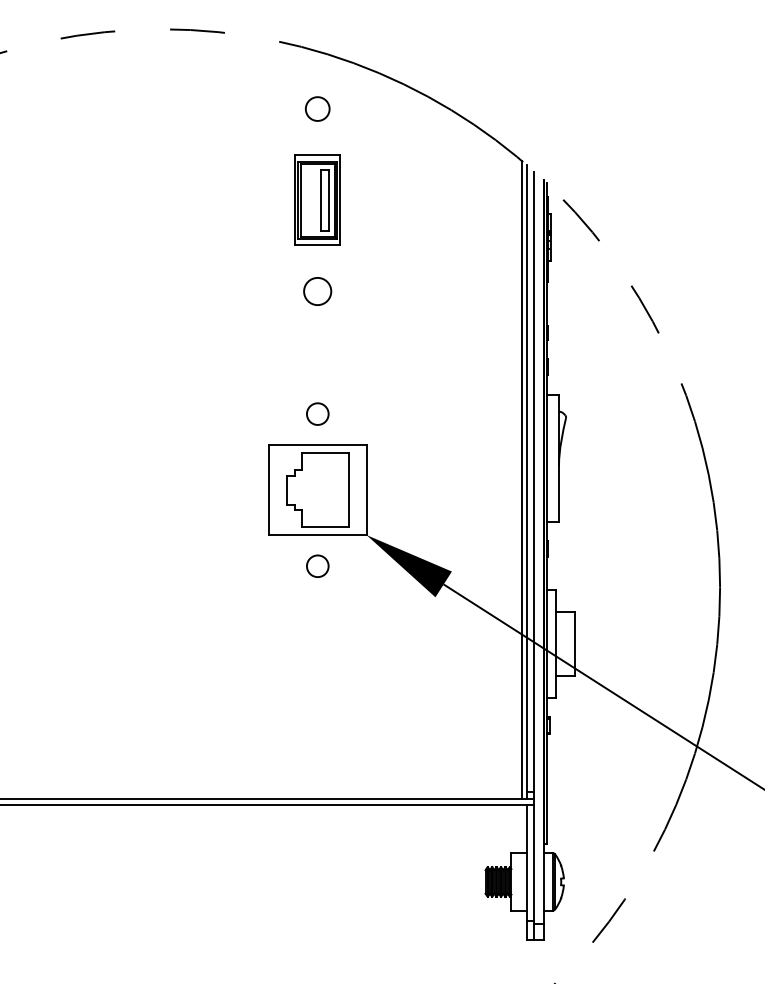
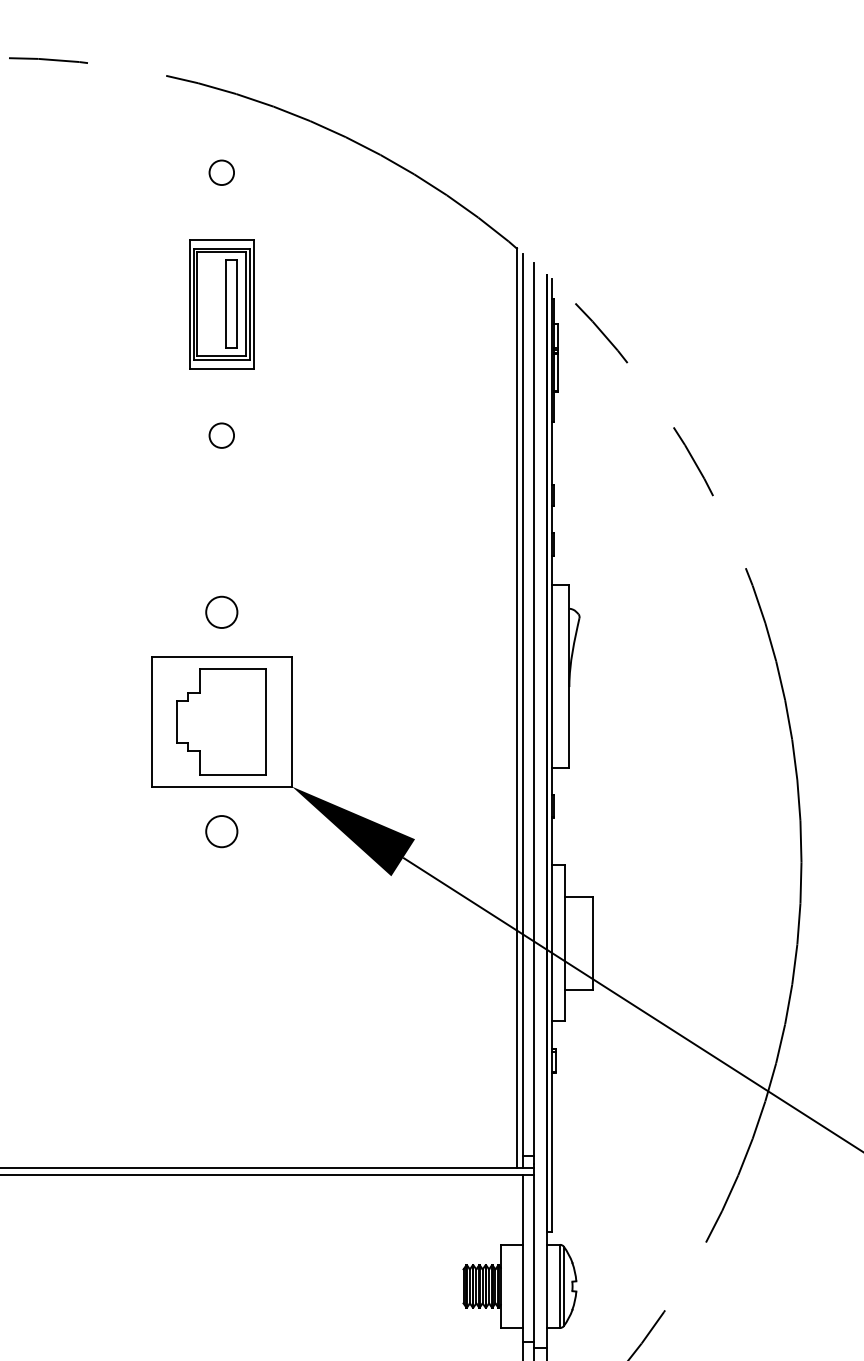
circle: (317, 108) -> (221, 171), size x0.71
circle: (317, 291) -> (221, 435), size x0.62

